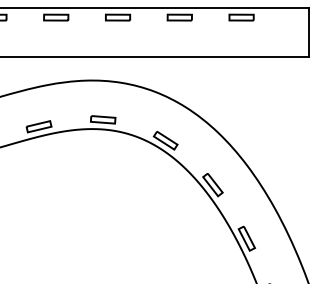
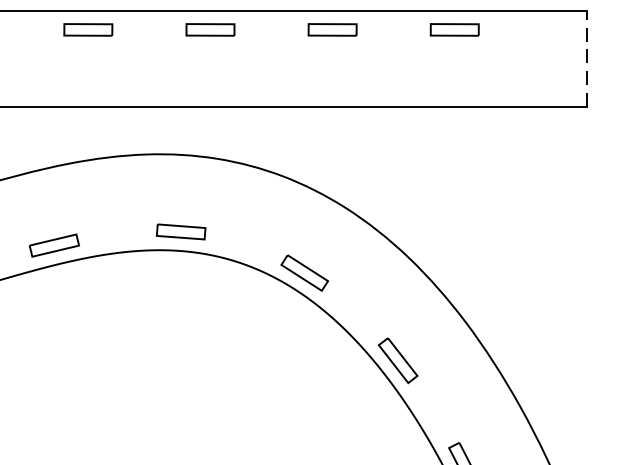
line: (308, 31) -> (586, 57), solid -> dashed

